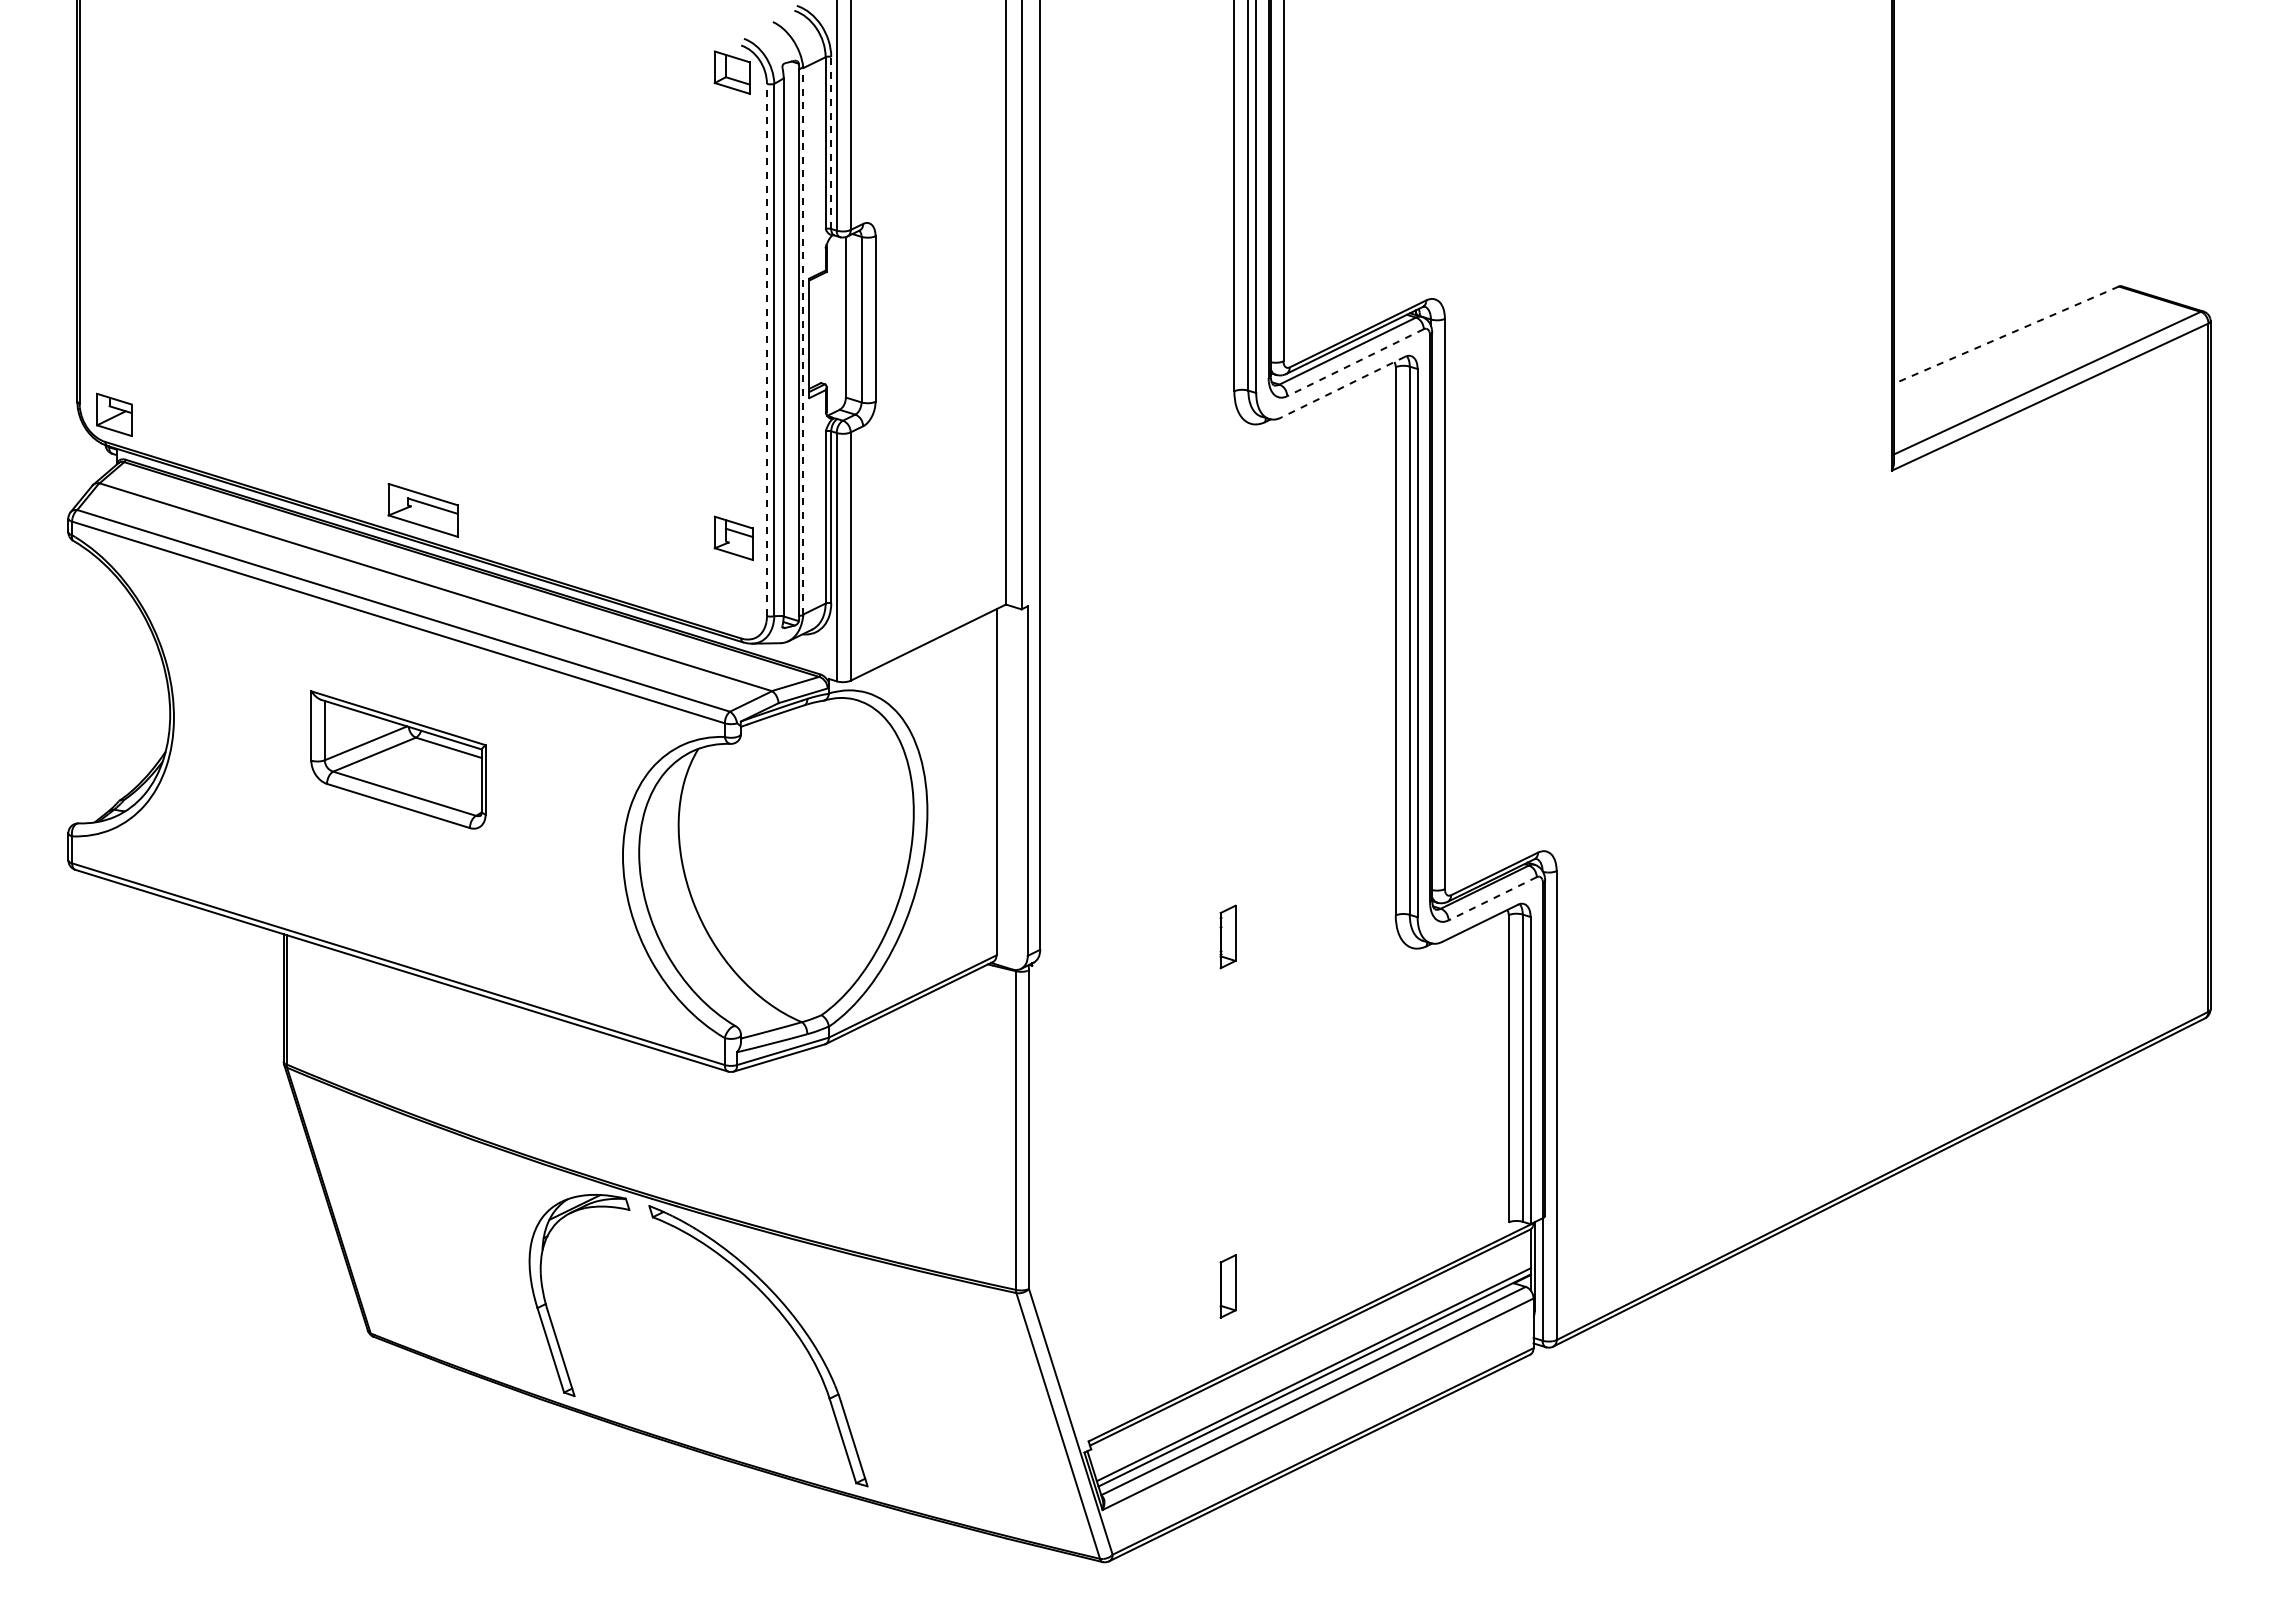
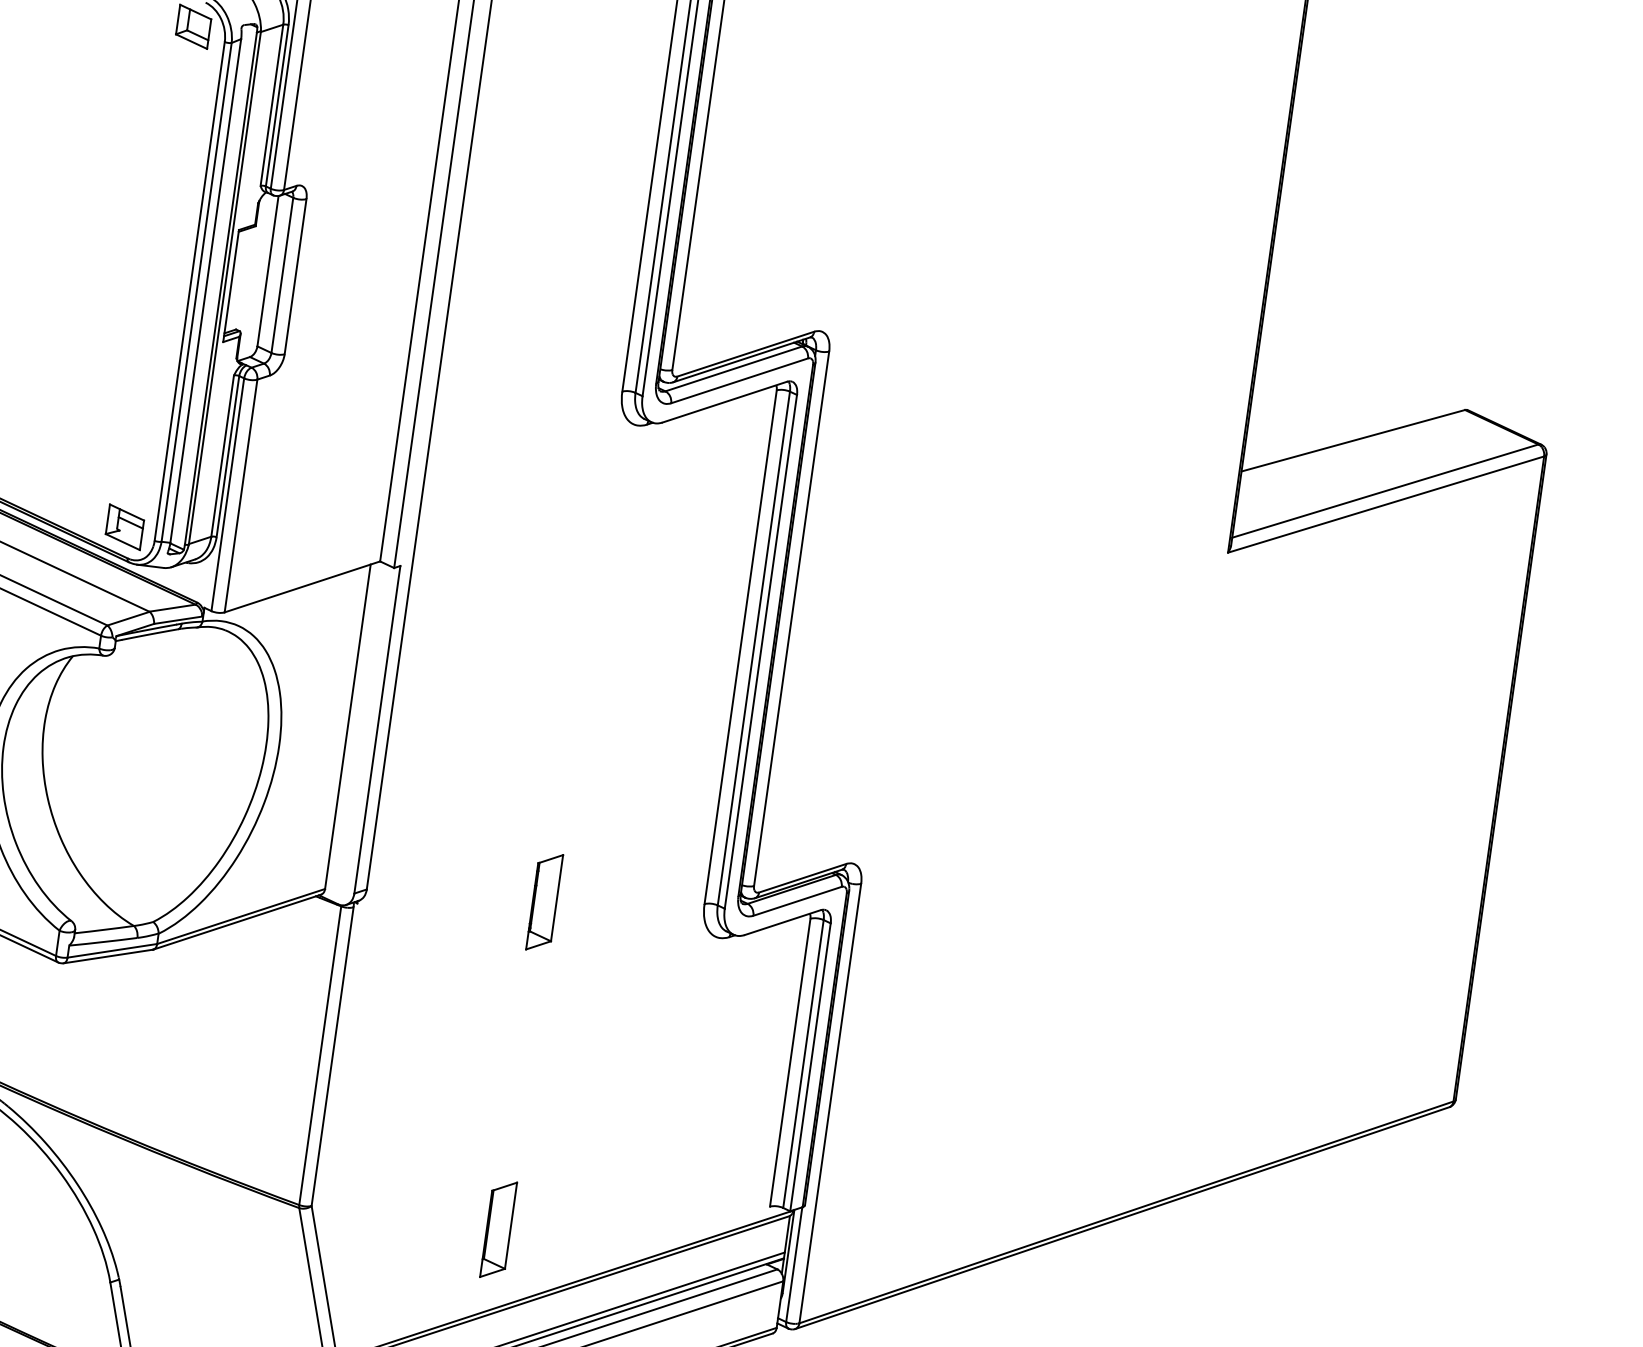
line: (831, 142) -> (277, 105), dashed -> solid
line: (2005, 335) -> (1352, 440), dashed -> solid
line: (803, 340) -> (225, 287), dashed -> solid
line: (766, 349) -> (189, 290), dashed -> solid
line: (1355, 362) -> (739, 380), dashed -> solid
line: (1342, 387) -> (724, 402), dashed -> solid
part: (733, 537) -> (124, 526), moved
line: (1492, 899) -> (797, 901), dashed -> solid
part: (1227, 936) -> (544, 901), size x1.67
part: (1227, 1286) -> (497, 1229), size x1.67

